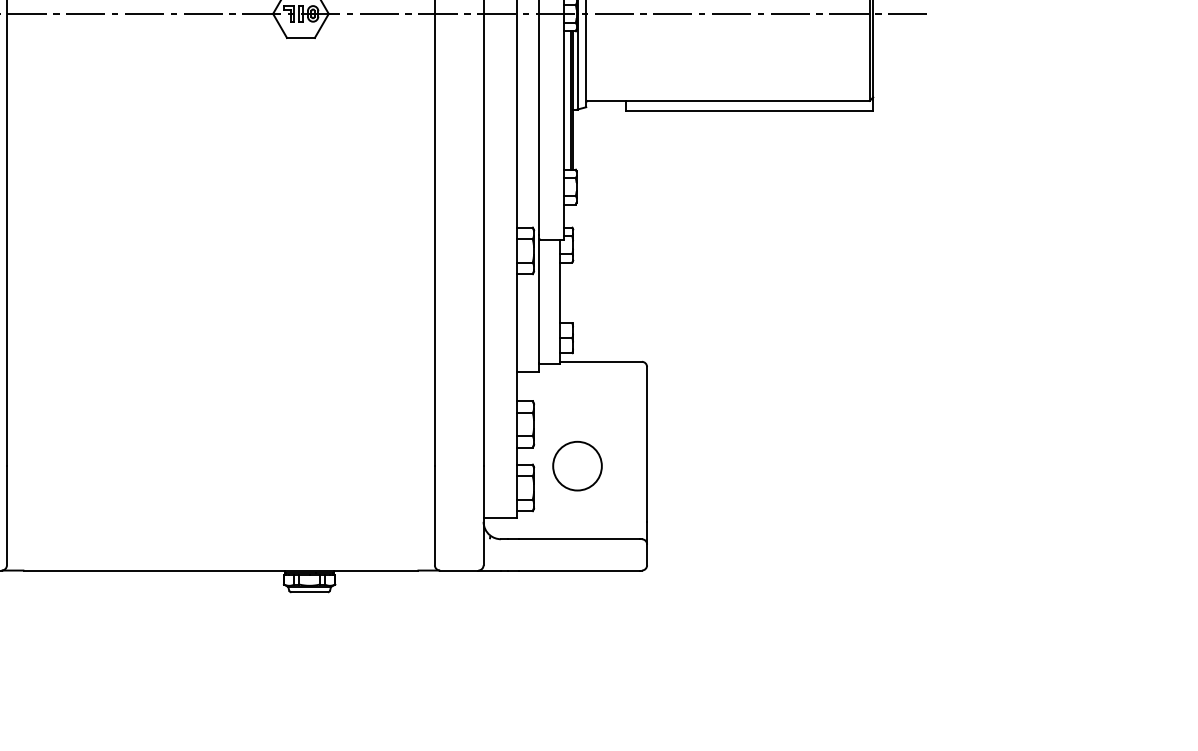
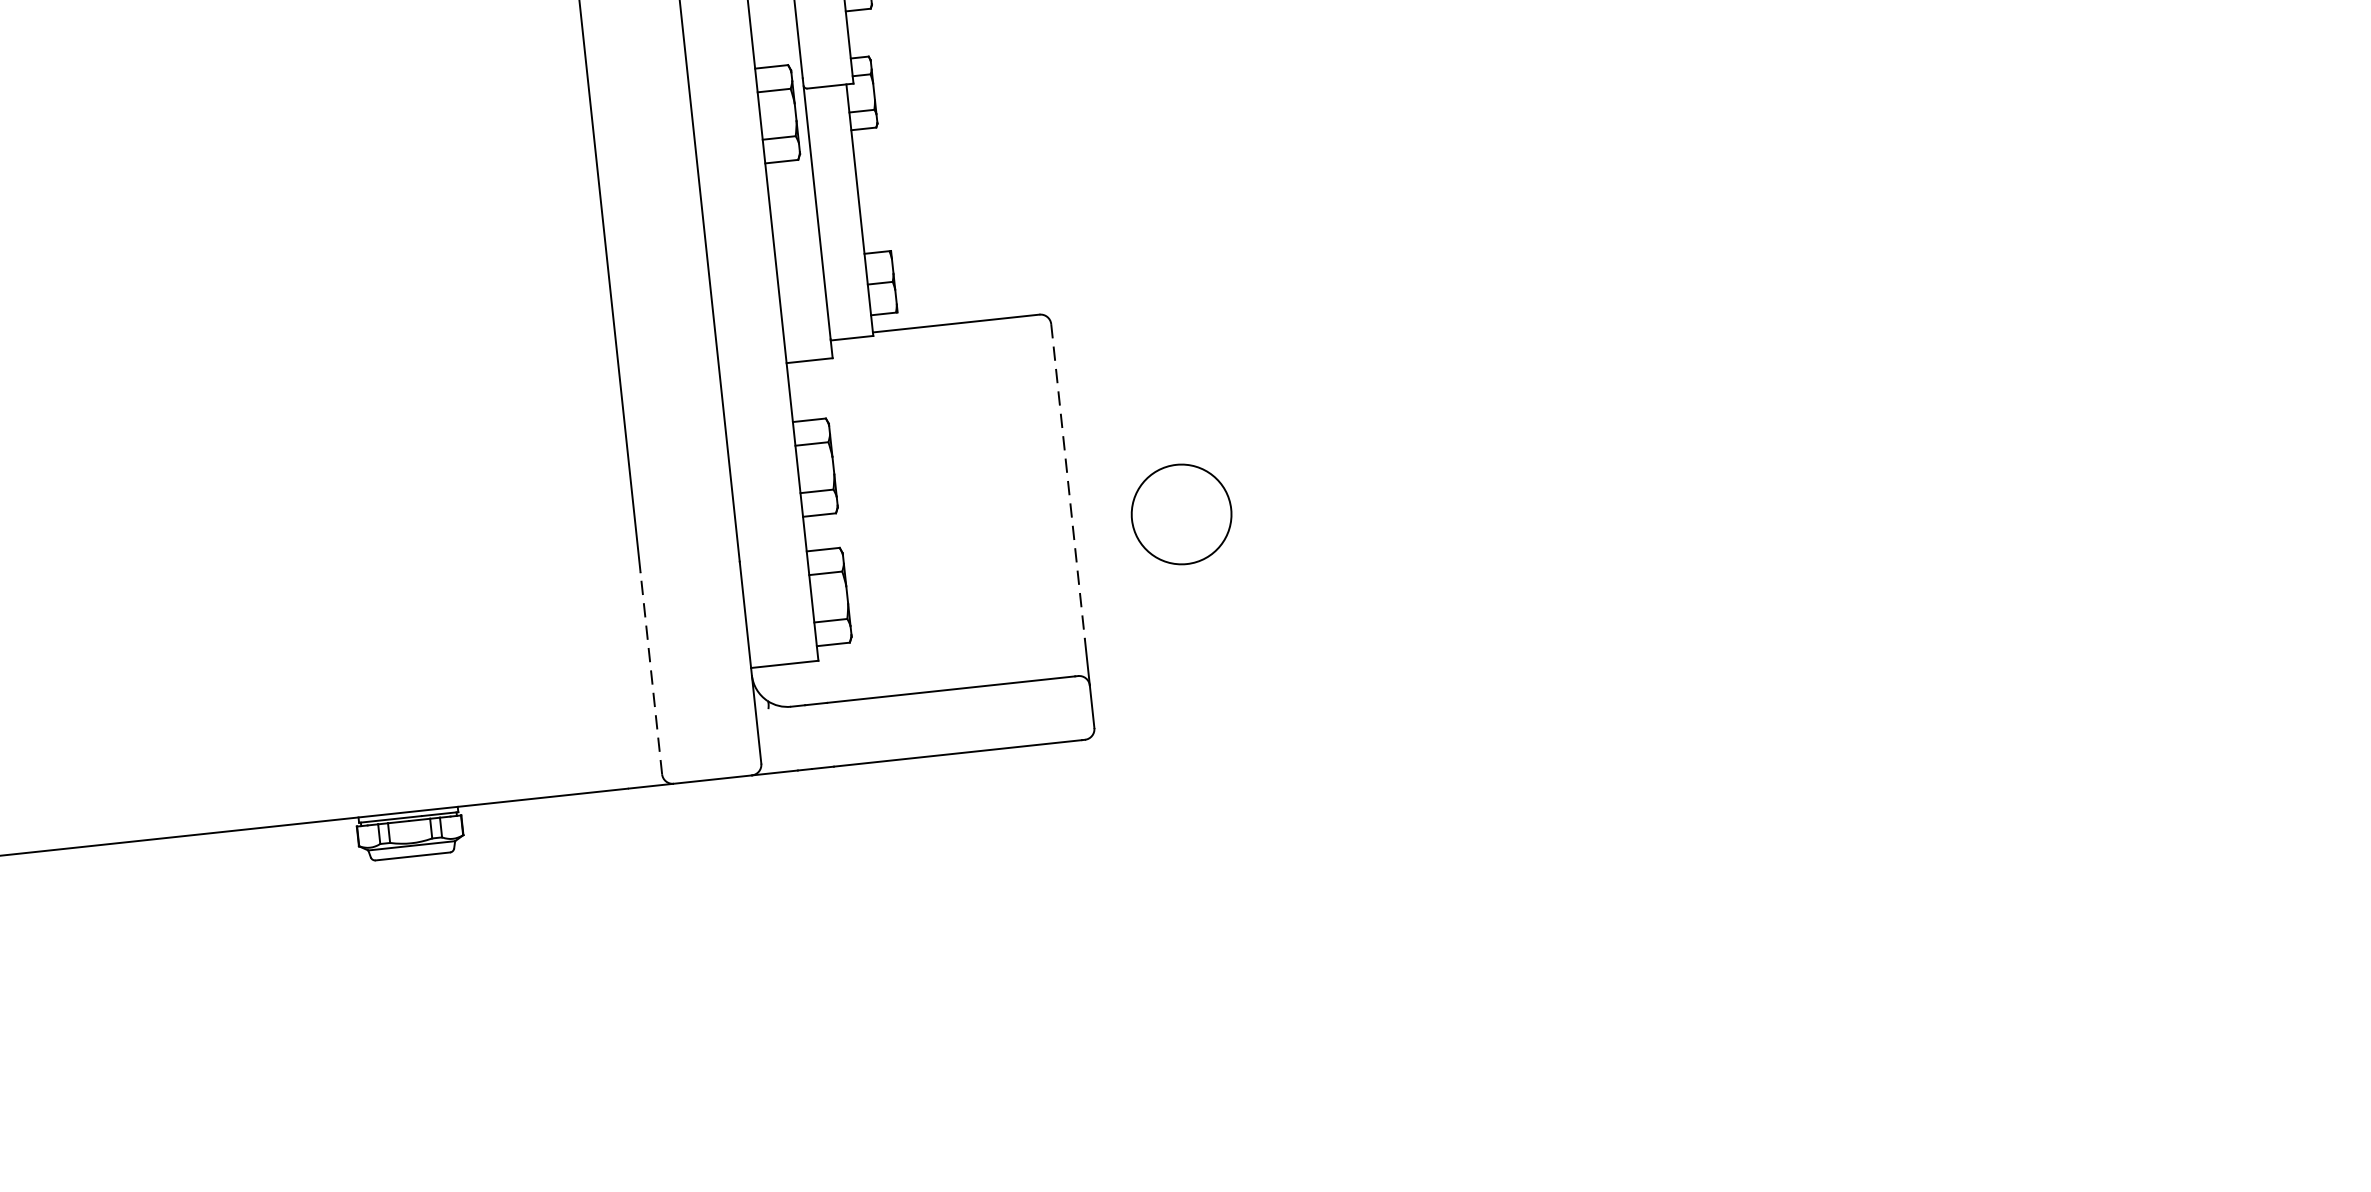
line: (647, 444) -> (1068, 481), solid -> dashed
circle: (577, 465) -> (1181, 513), moved
line: (434, 515) -> (650, 672), solid -> dashed

